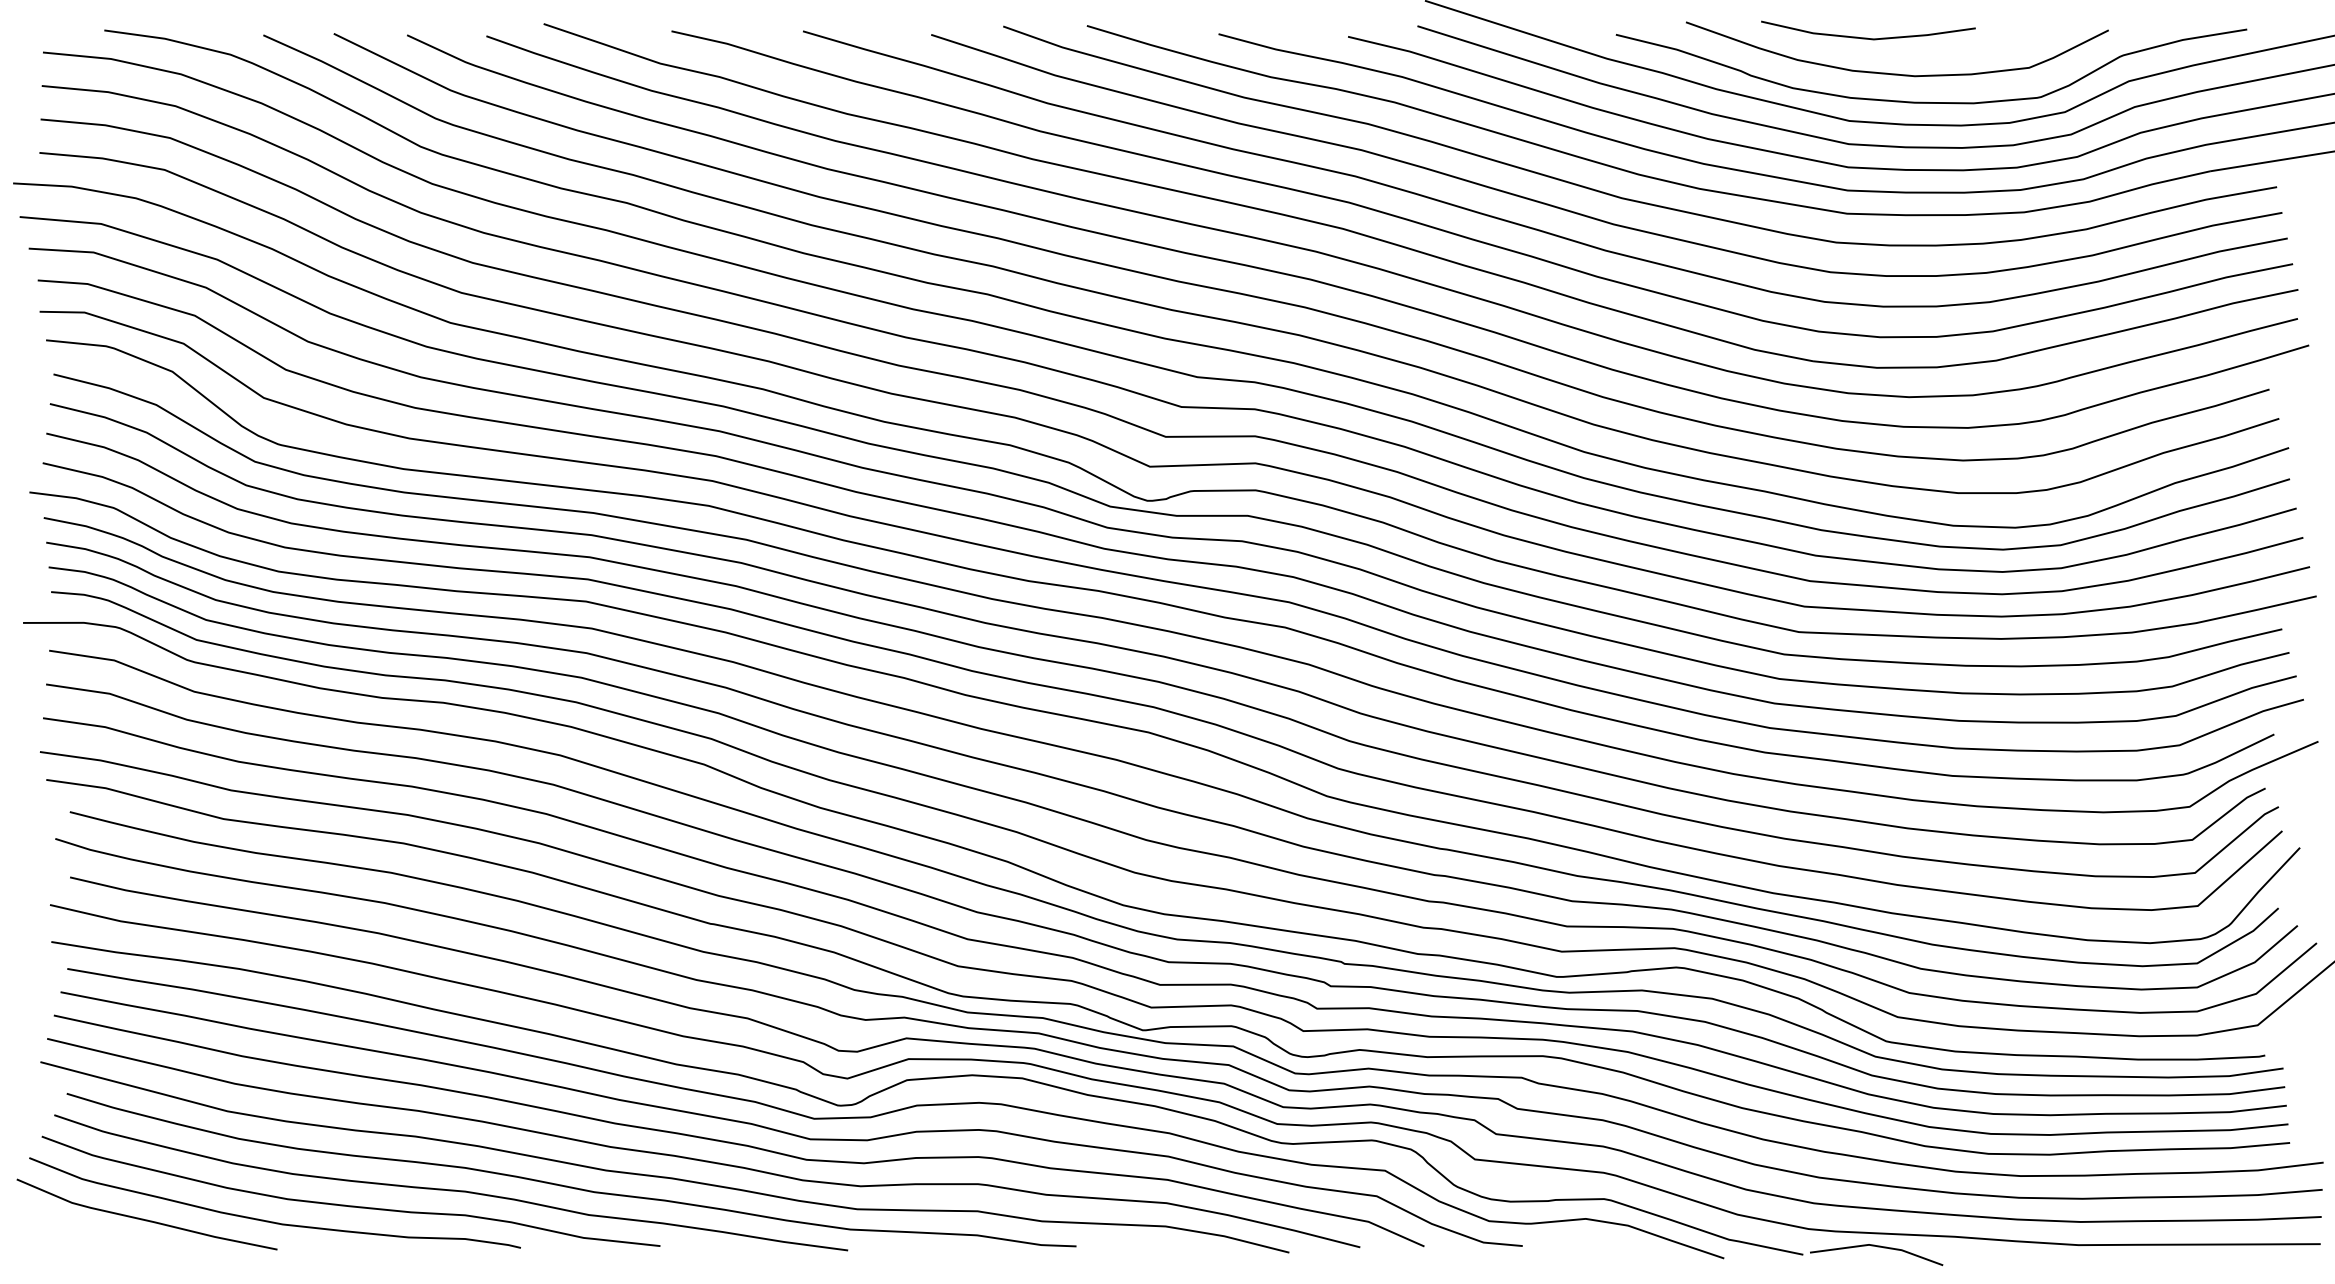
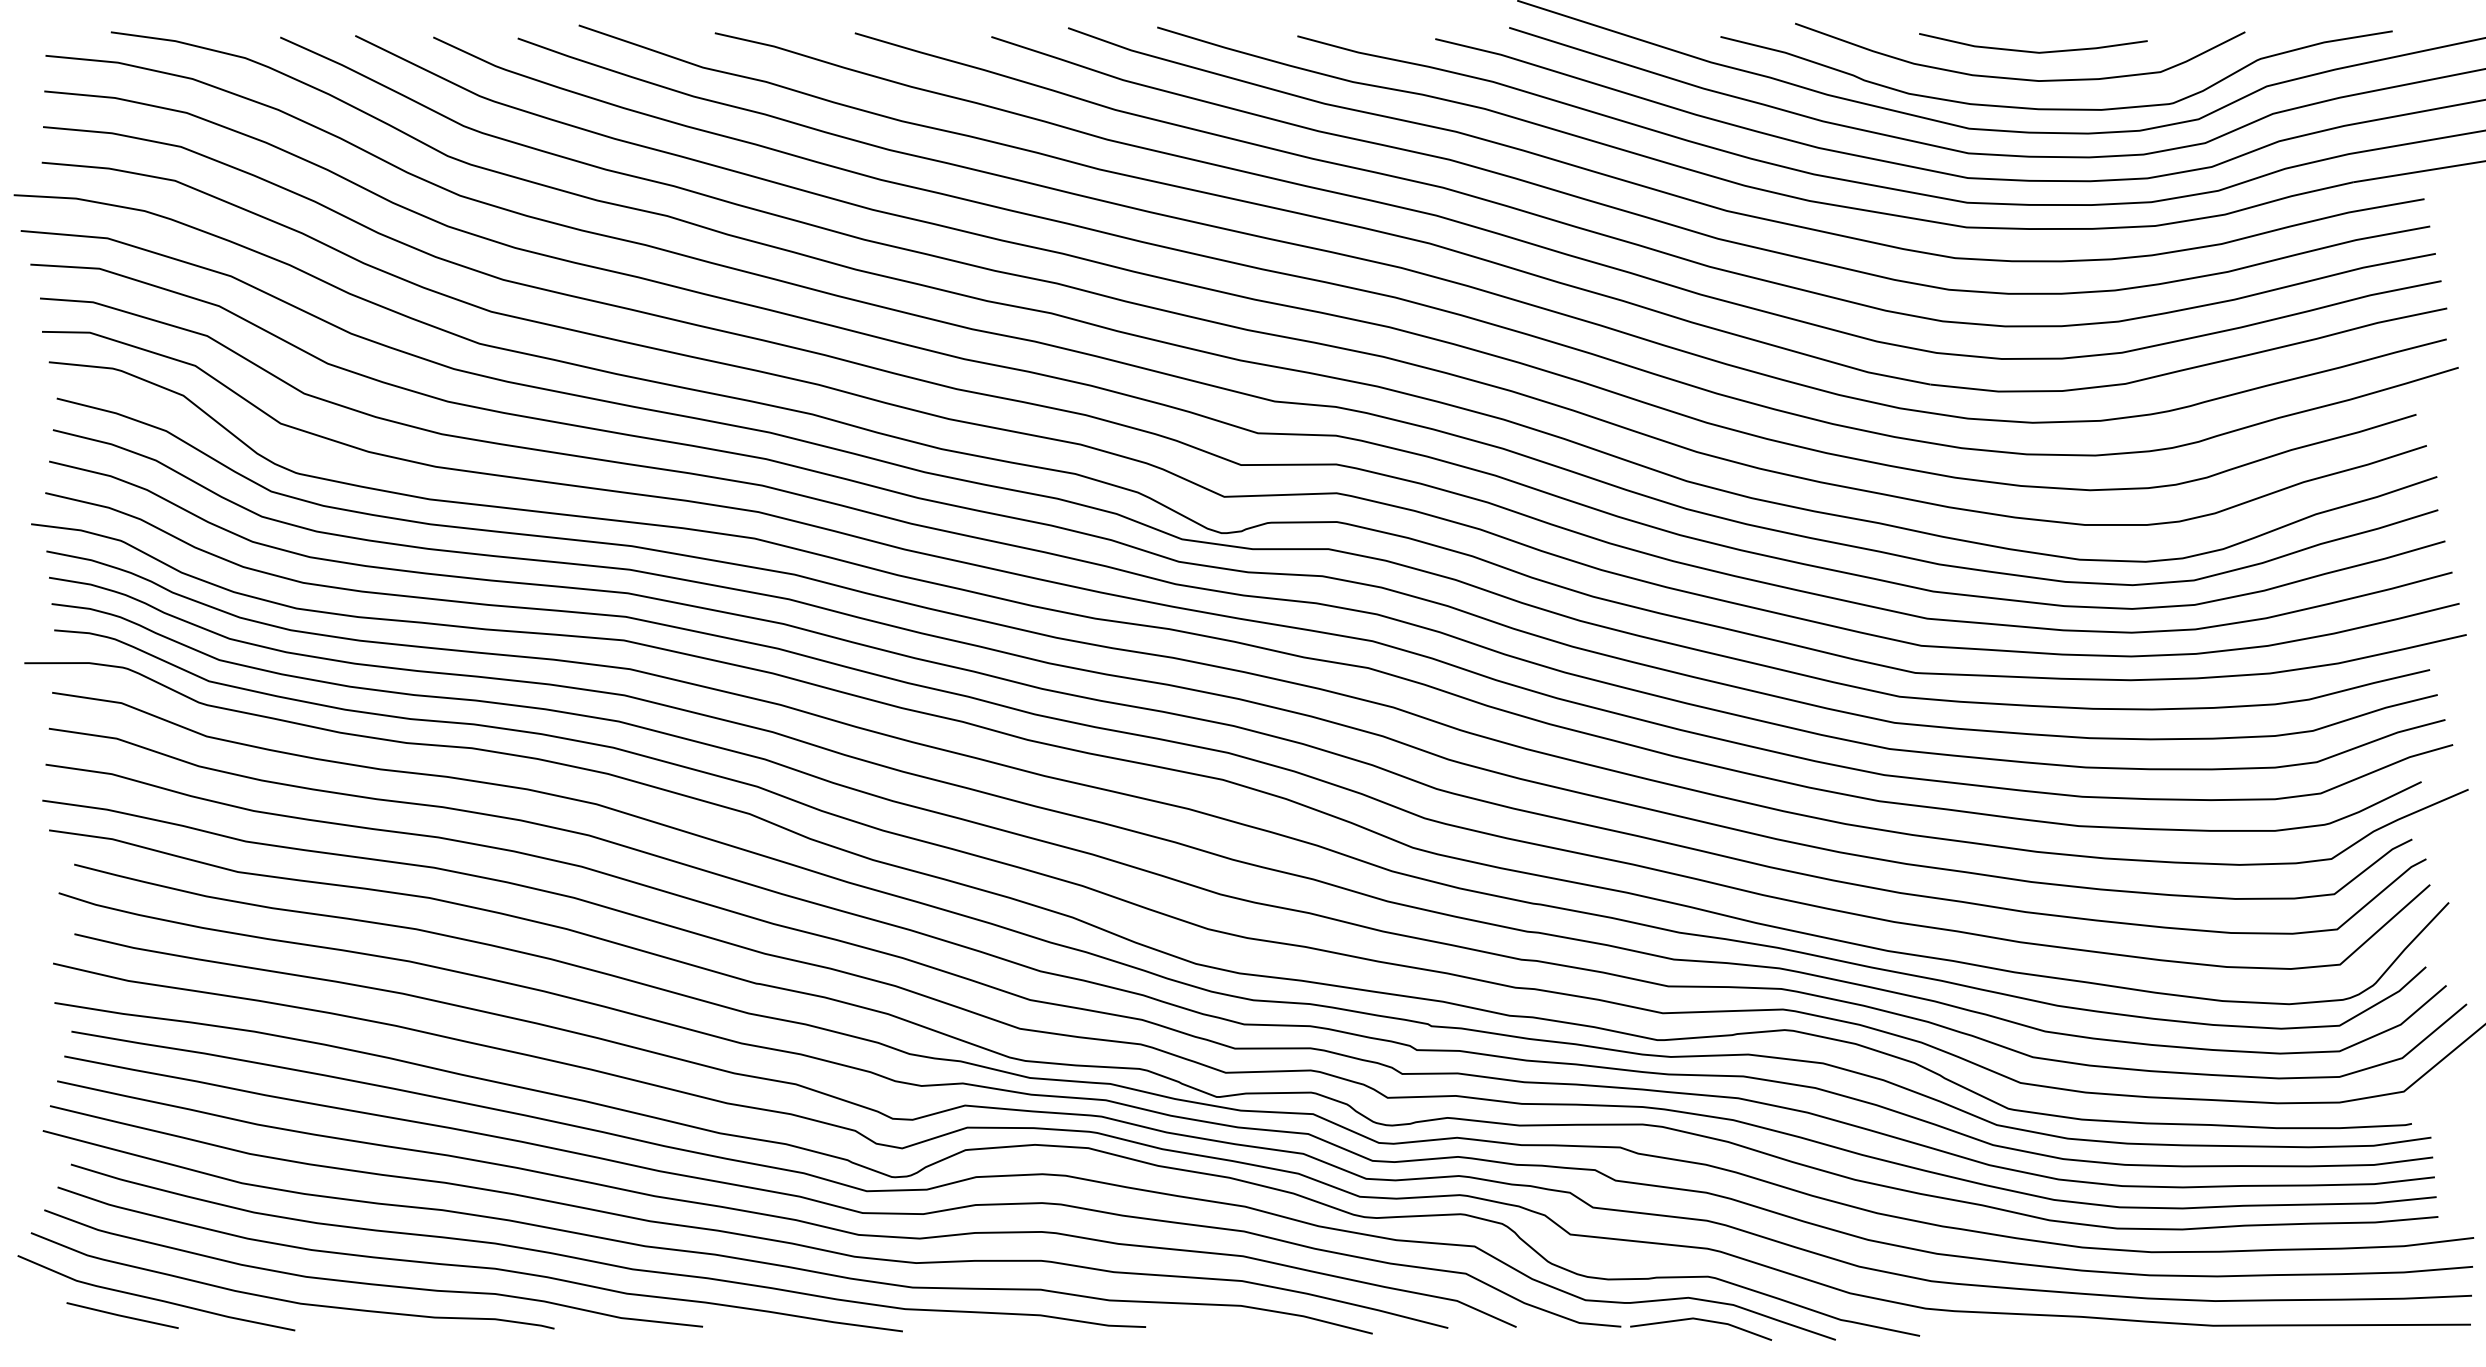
line: (1868, 38) -> (2033, 51), moved
line: (115, 1235) -> (122, 1315), added
line: (1879, 1247) -> (1704, 1321), moved

